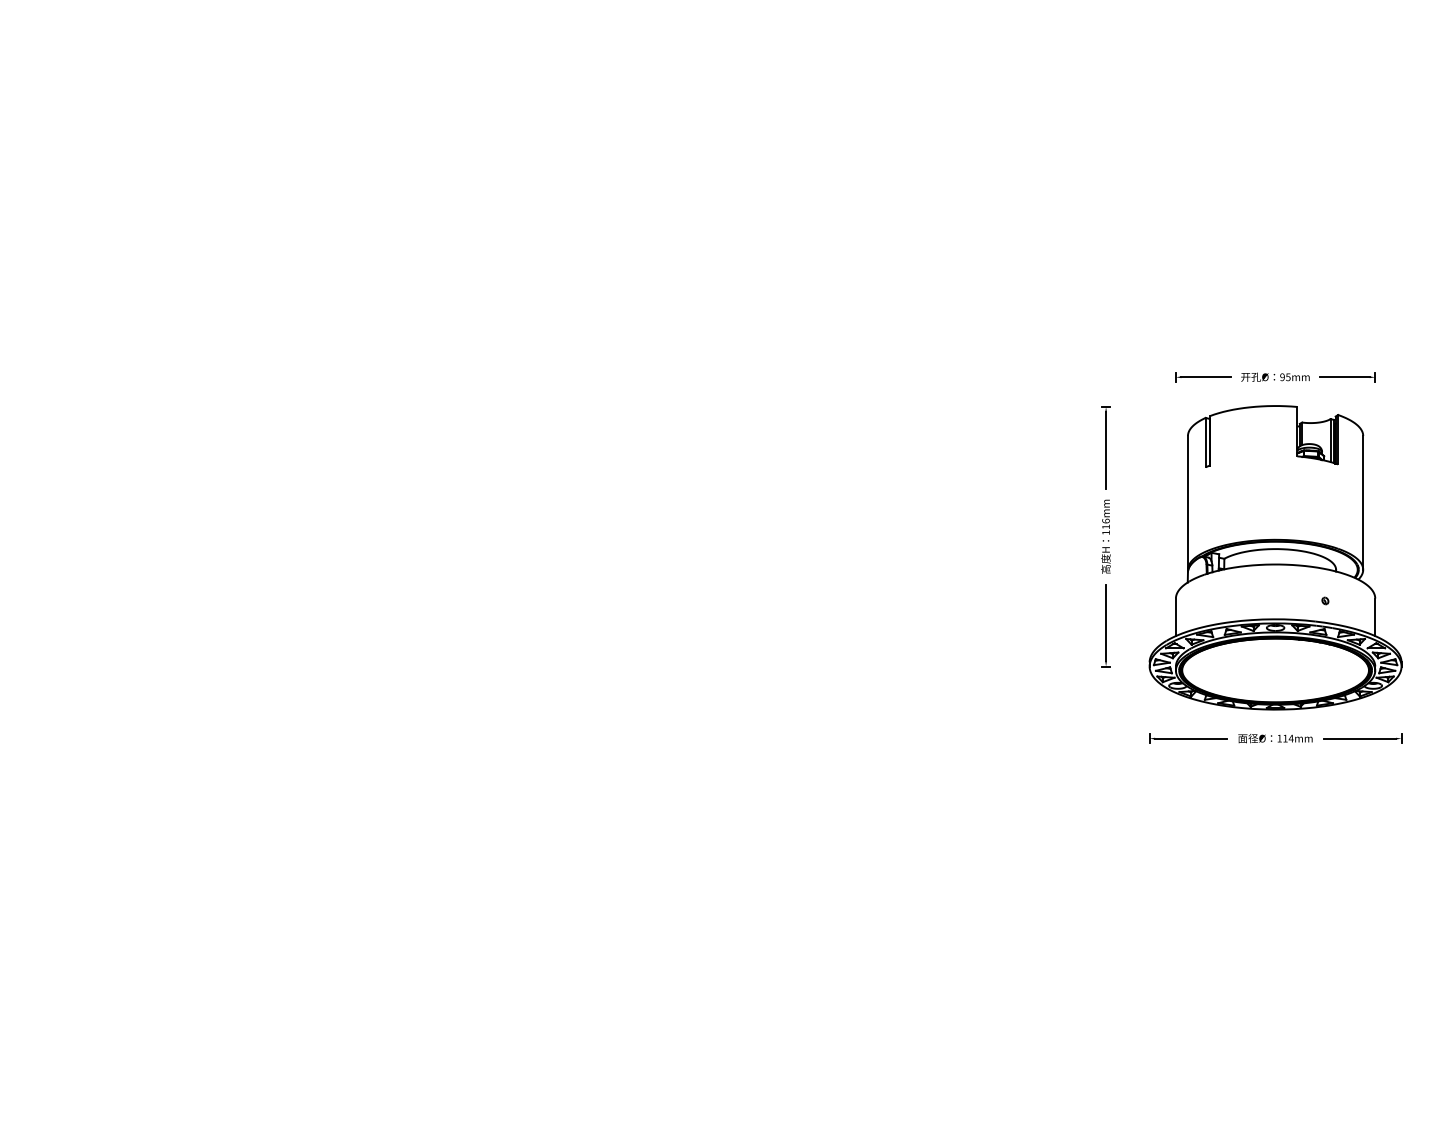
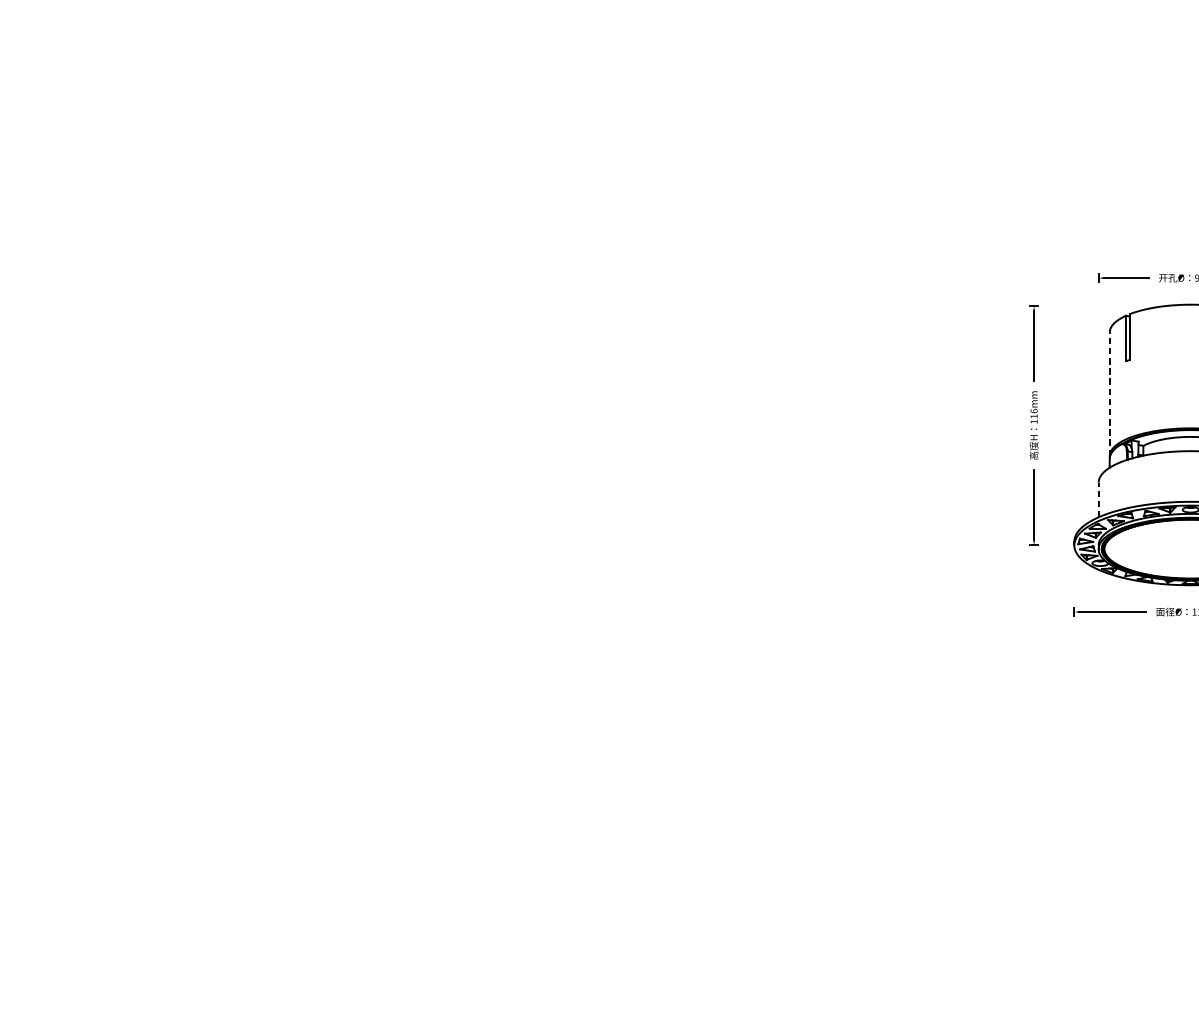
line: (1187, 502) -> (1109, 393), solid -> dashed
line: (1175, 617) -> (1098, 500), solid -> dashed

